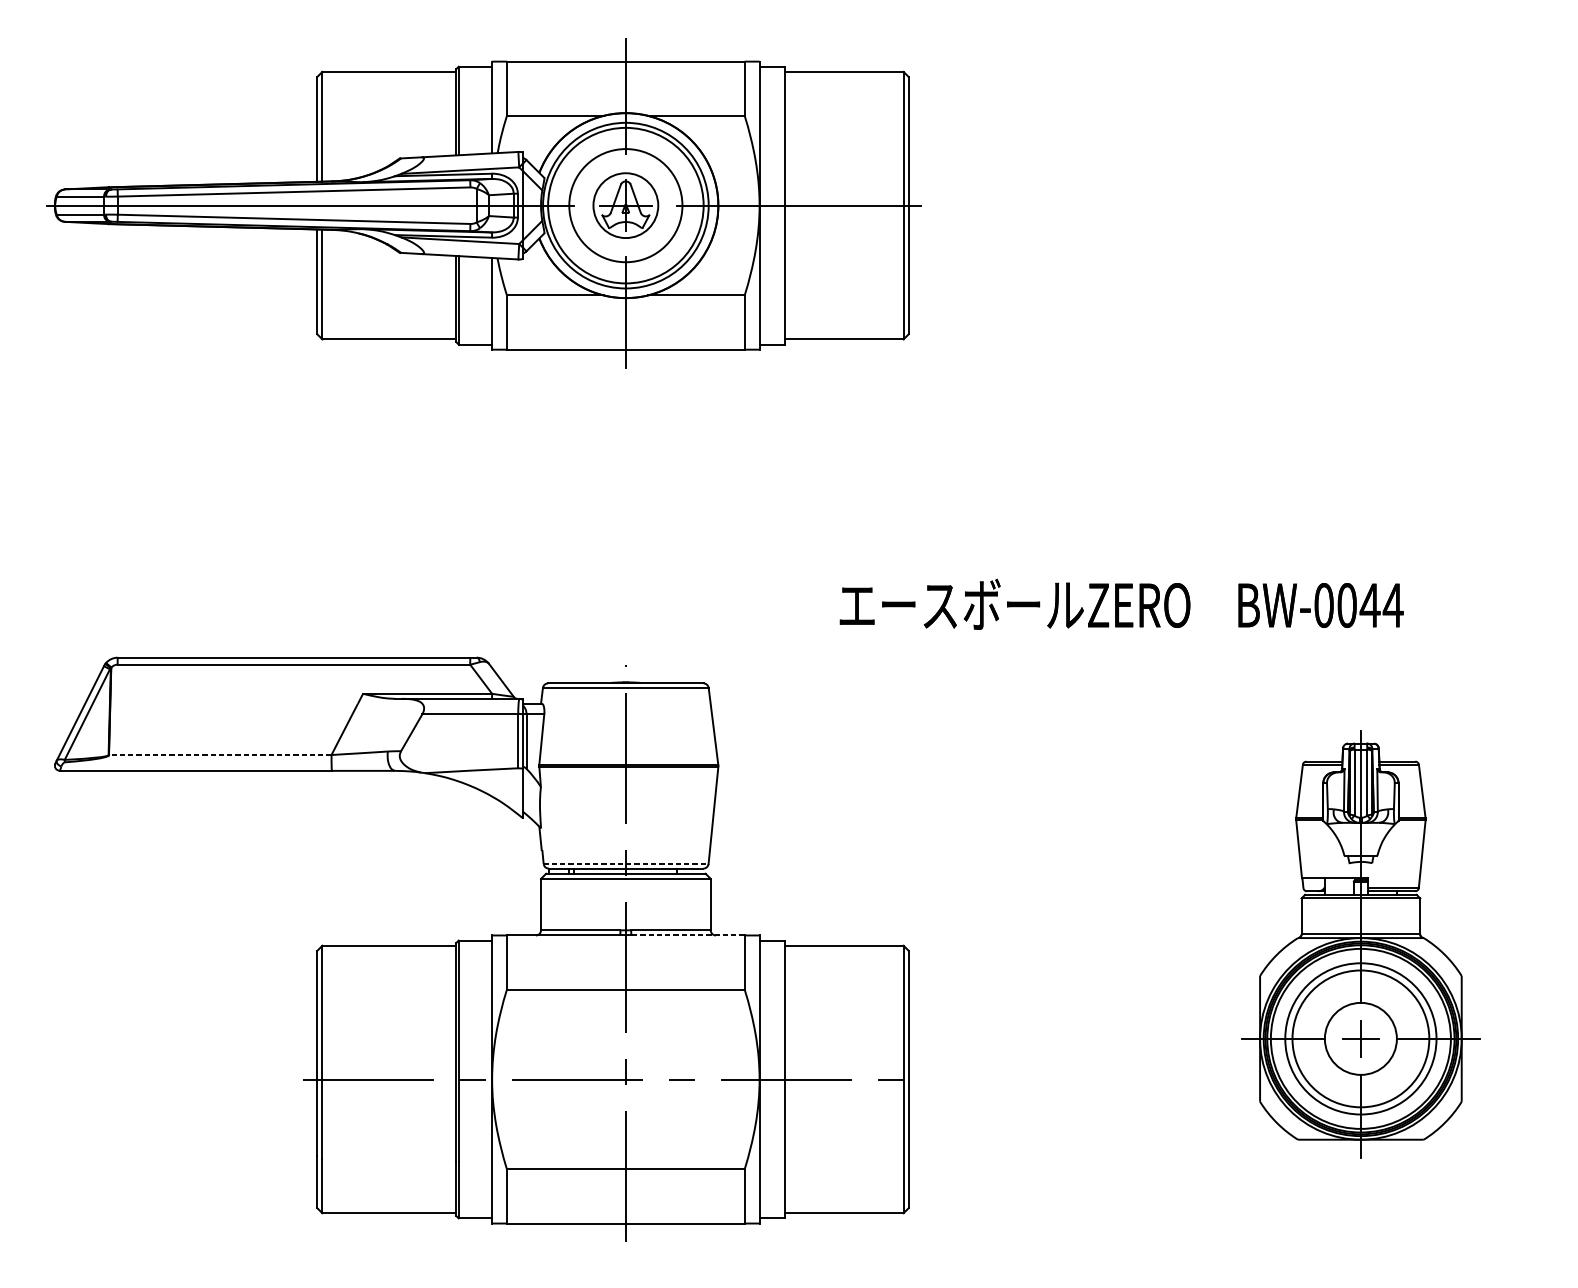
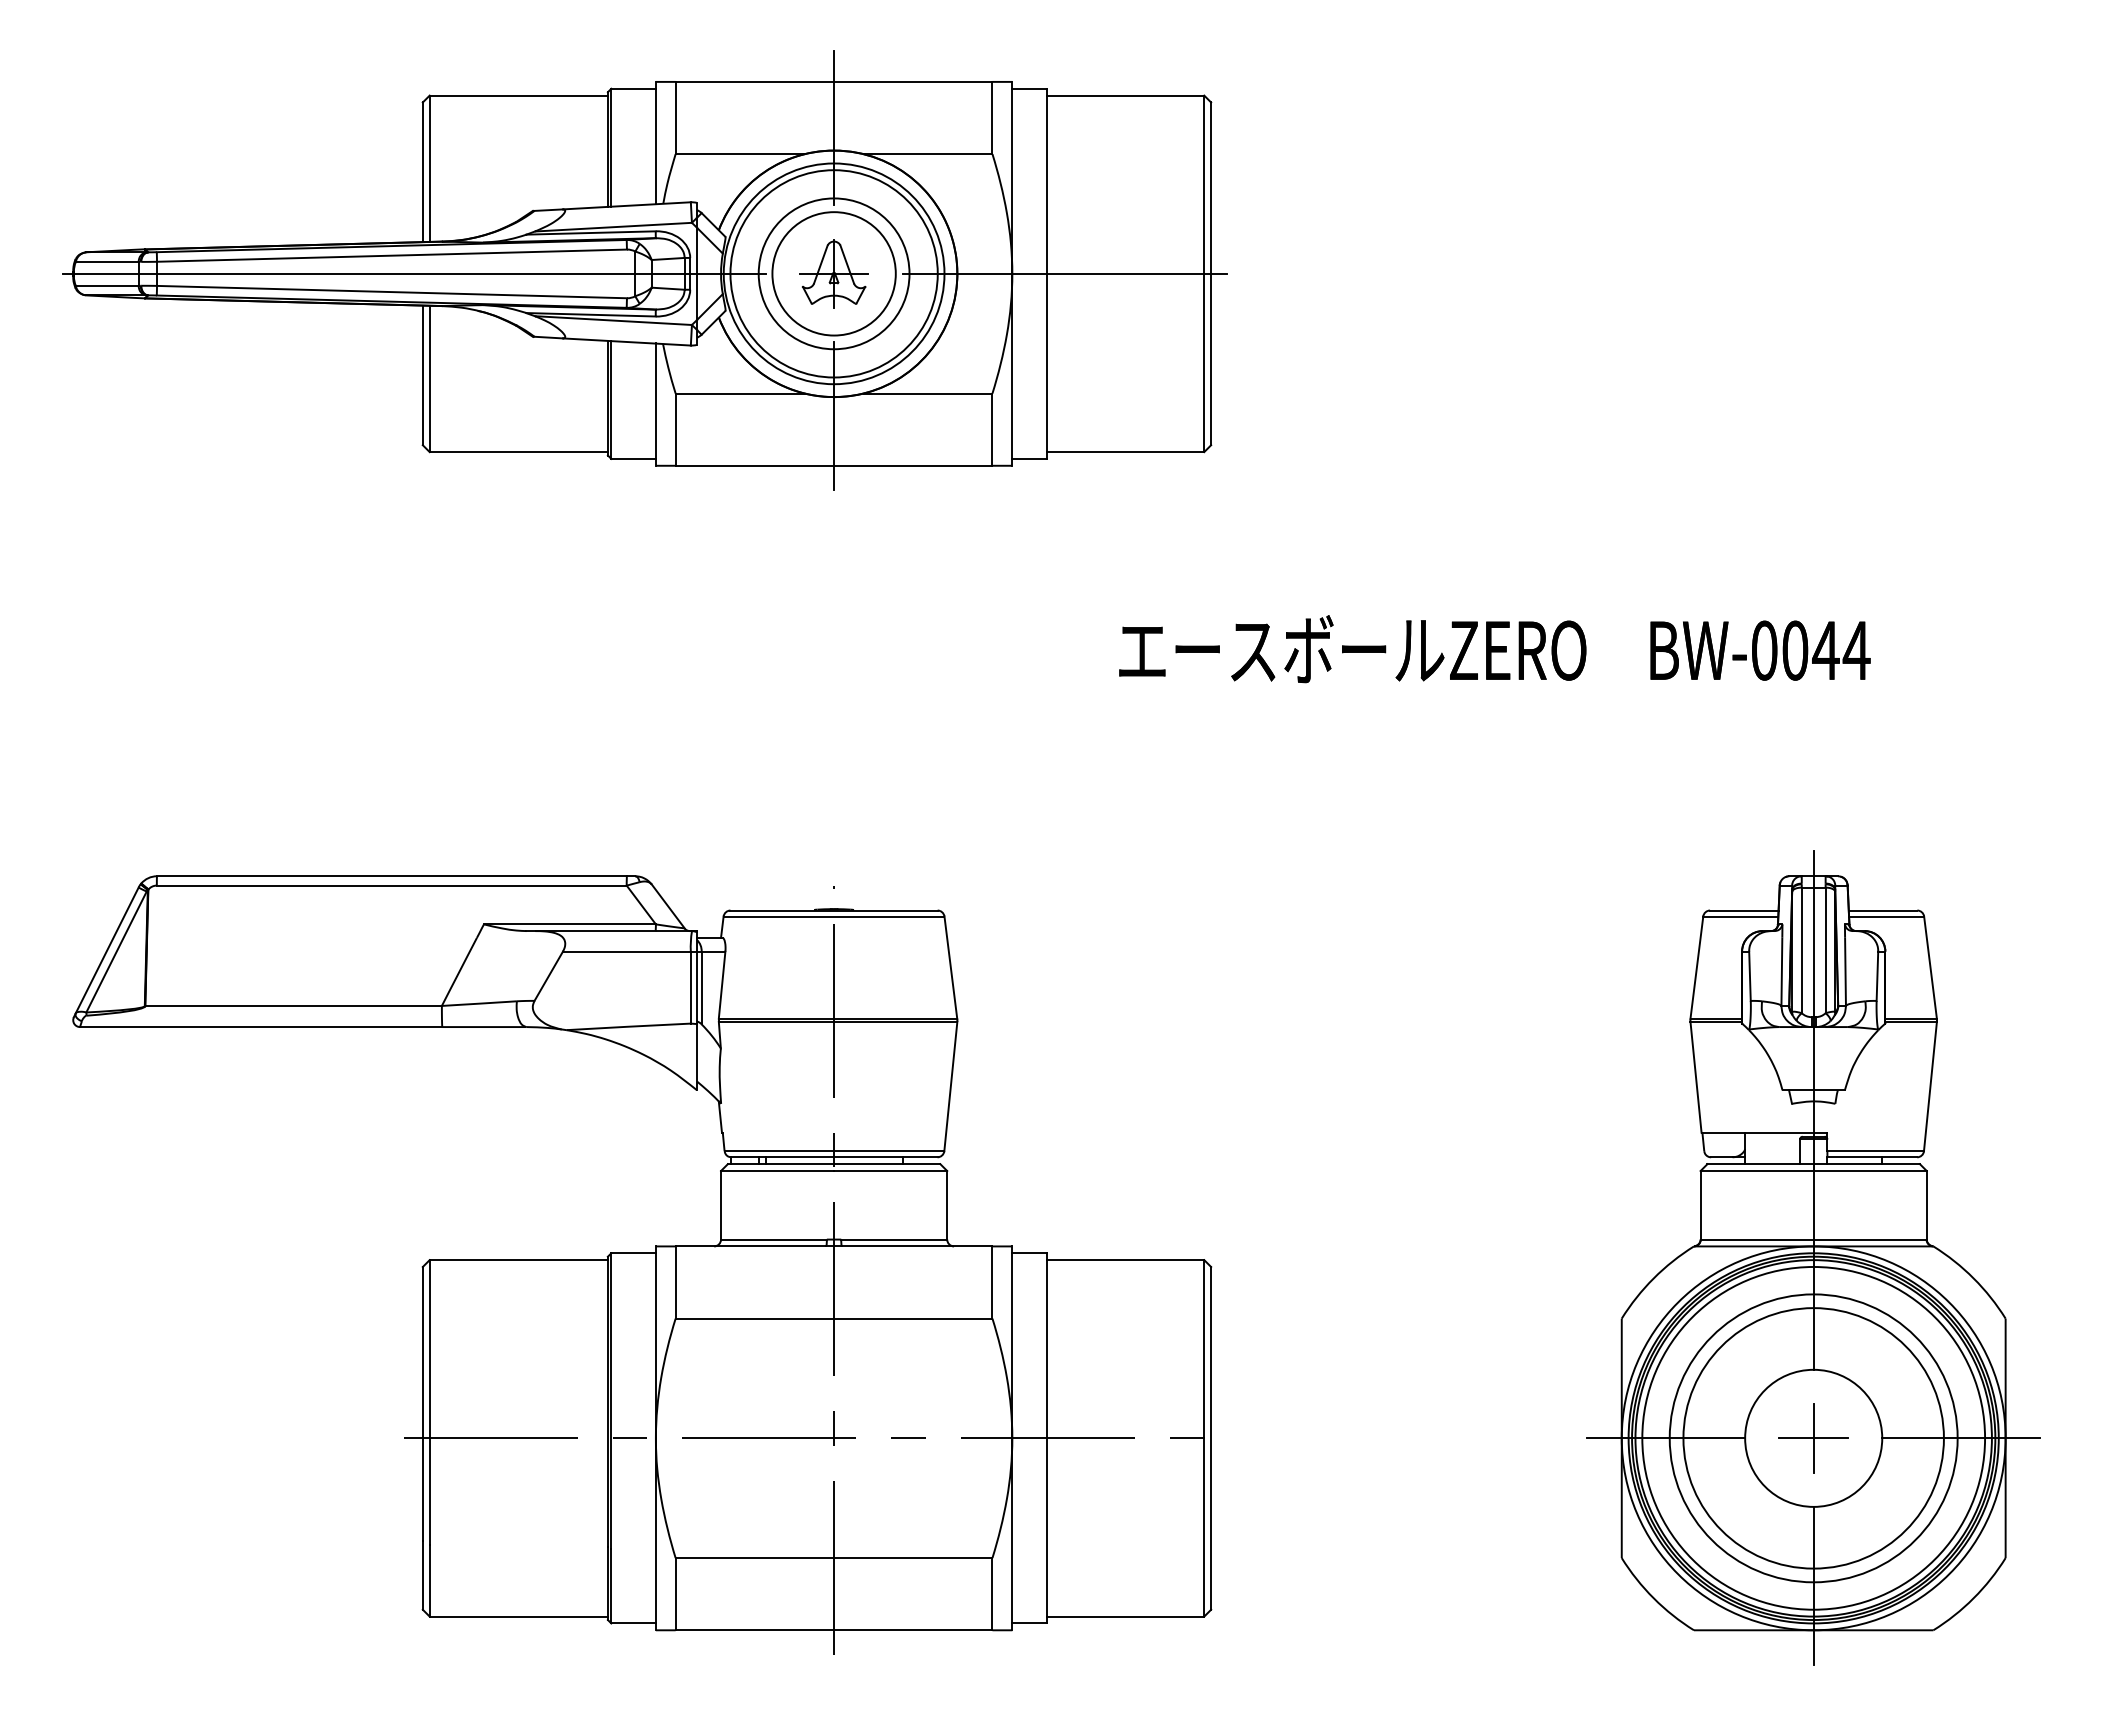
circle: (625, 205) -> (833, 273), size x1.43
text: (1121, 604) -> (1494, 649), moved
line: (220, 754) -> (293, 1005), dashed -> solid
line: (626, 864) -> (834, 1151), dashed -> solid
line: (687, 935) -> (916, 1246), dashed -> solid
part: (1360, 943) -> (1813, 1257), size x1.43

